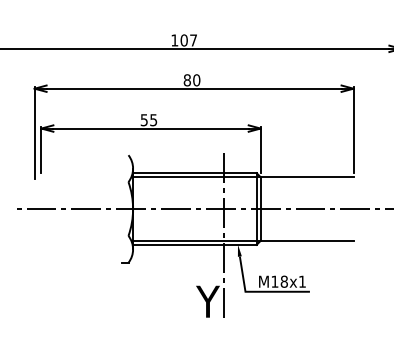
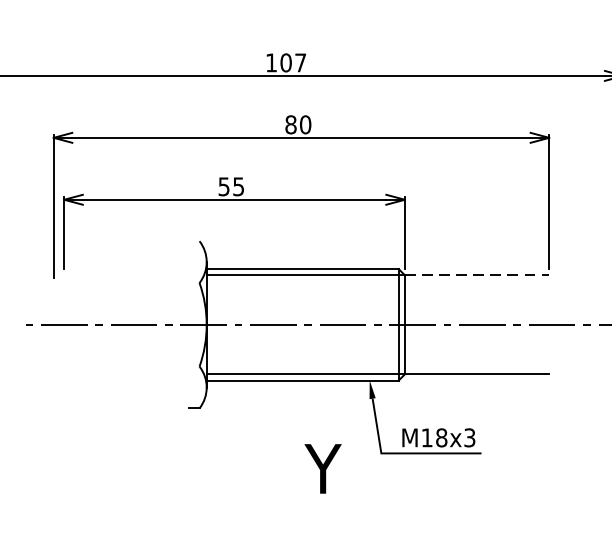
line: (307, 177) -> (477, 275), solid -> dashed
line: (223, 235) -> (347, 365), removed
text: (302, 281) -> (469, 437), M18x1 -> M18x3

